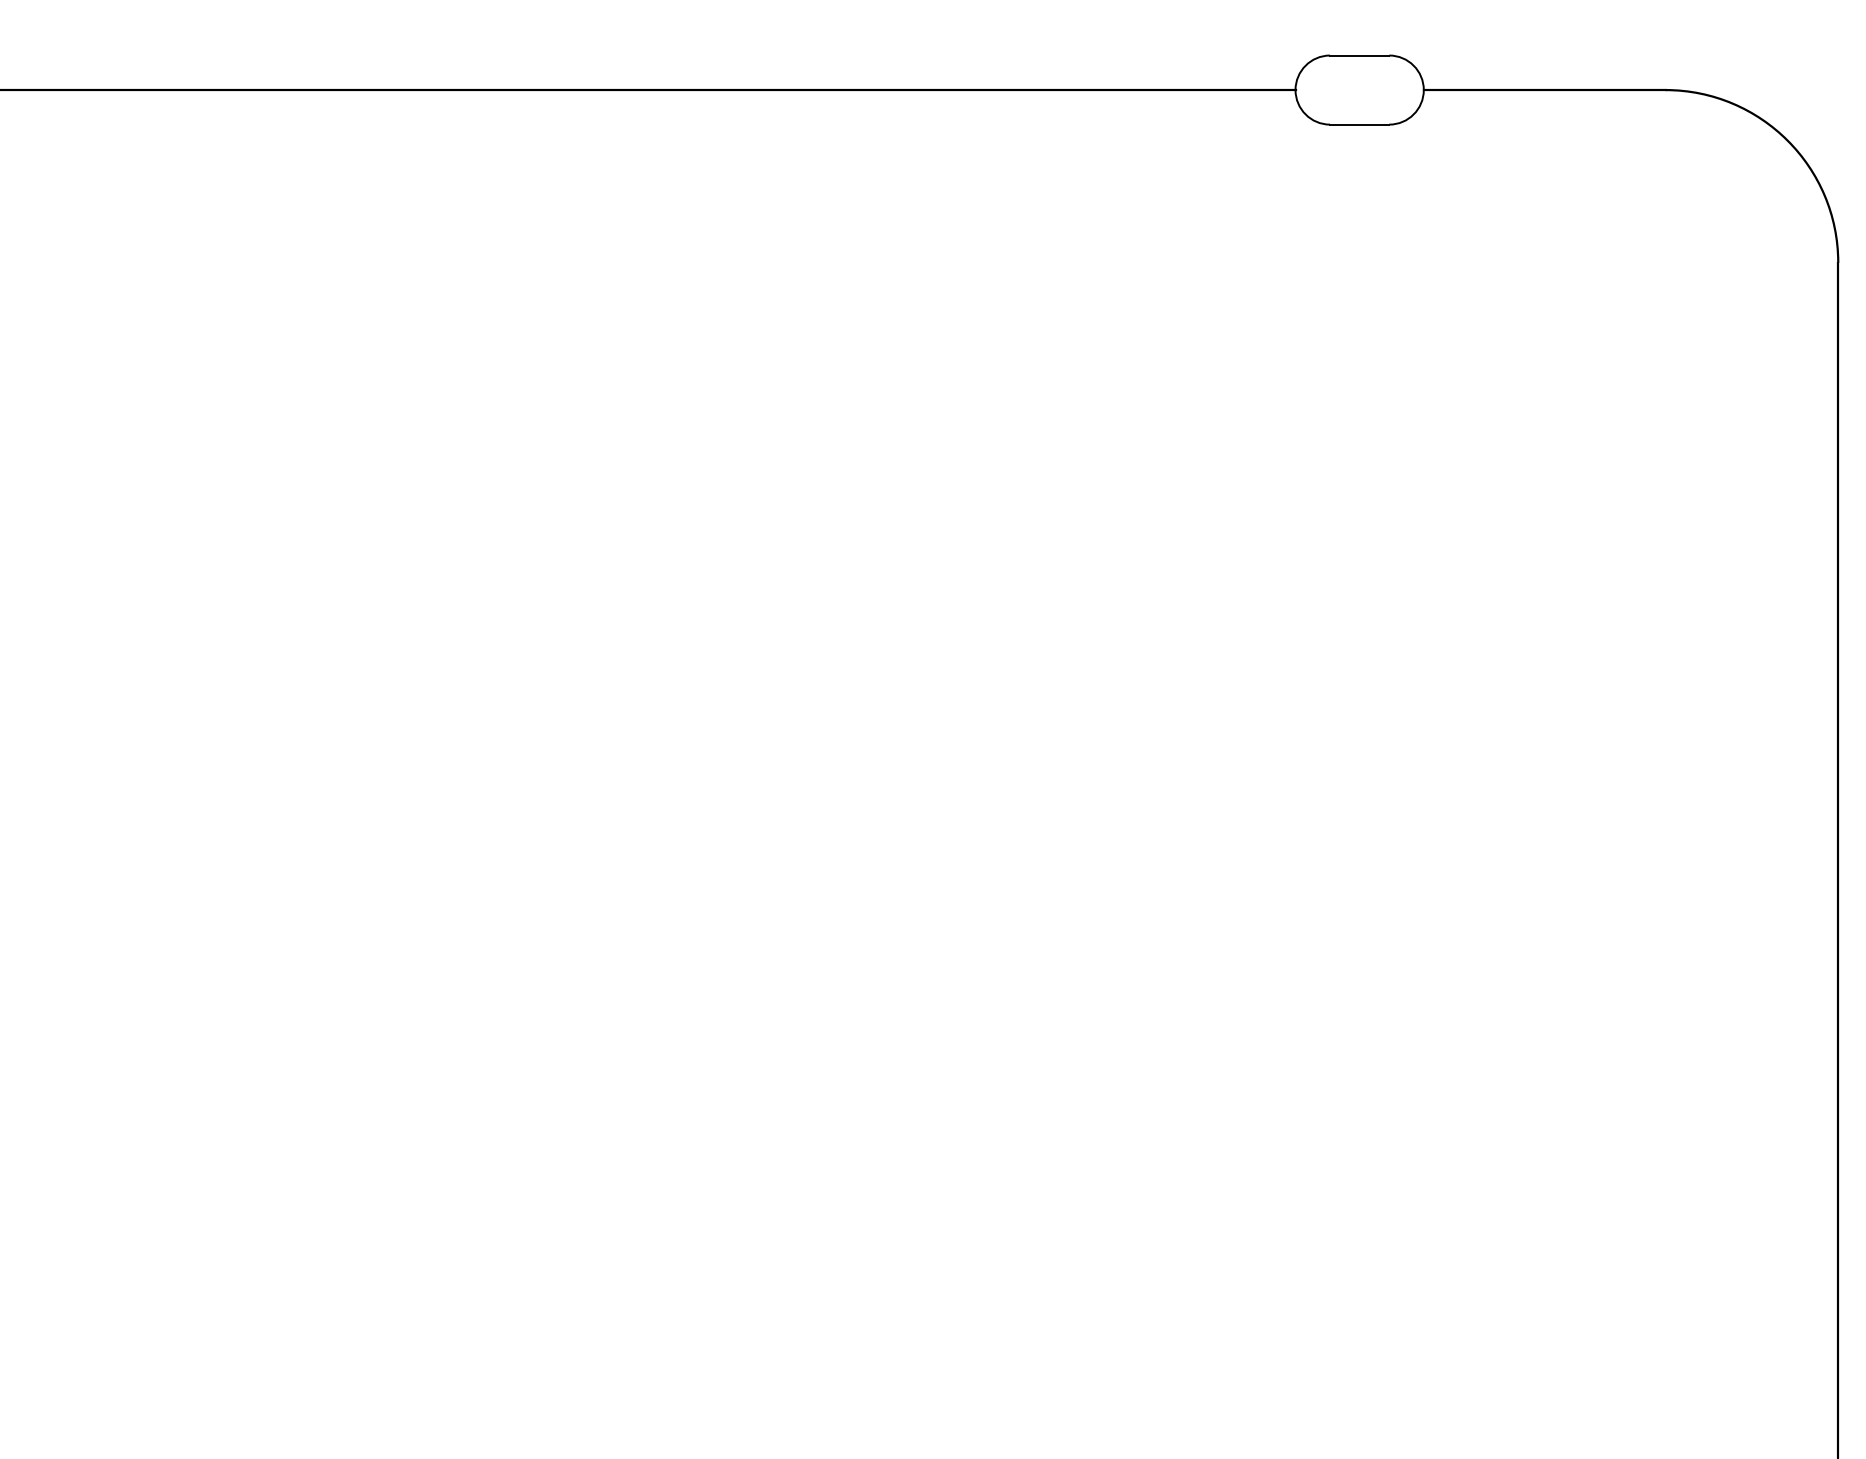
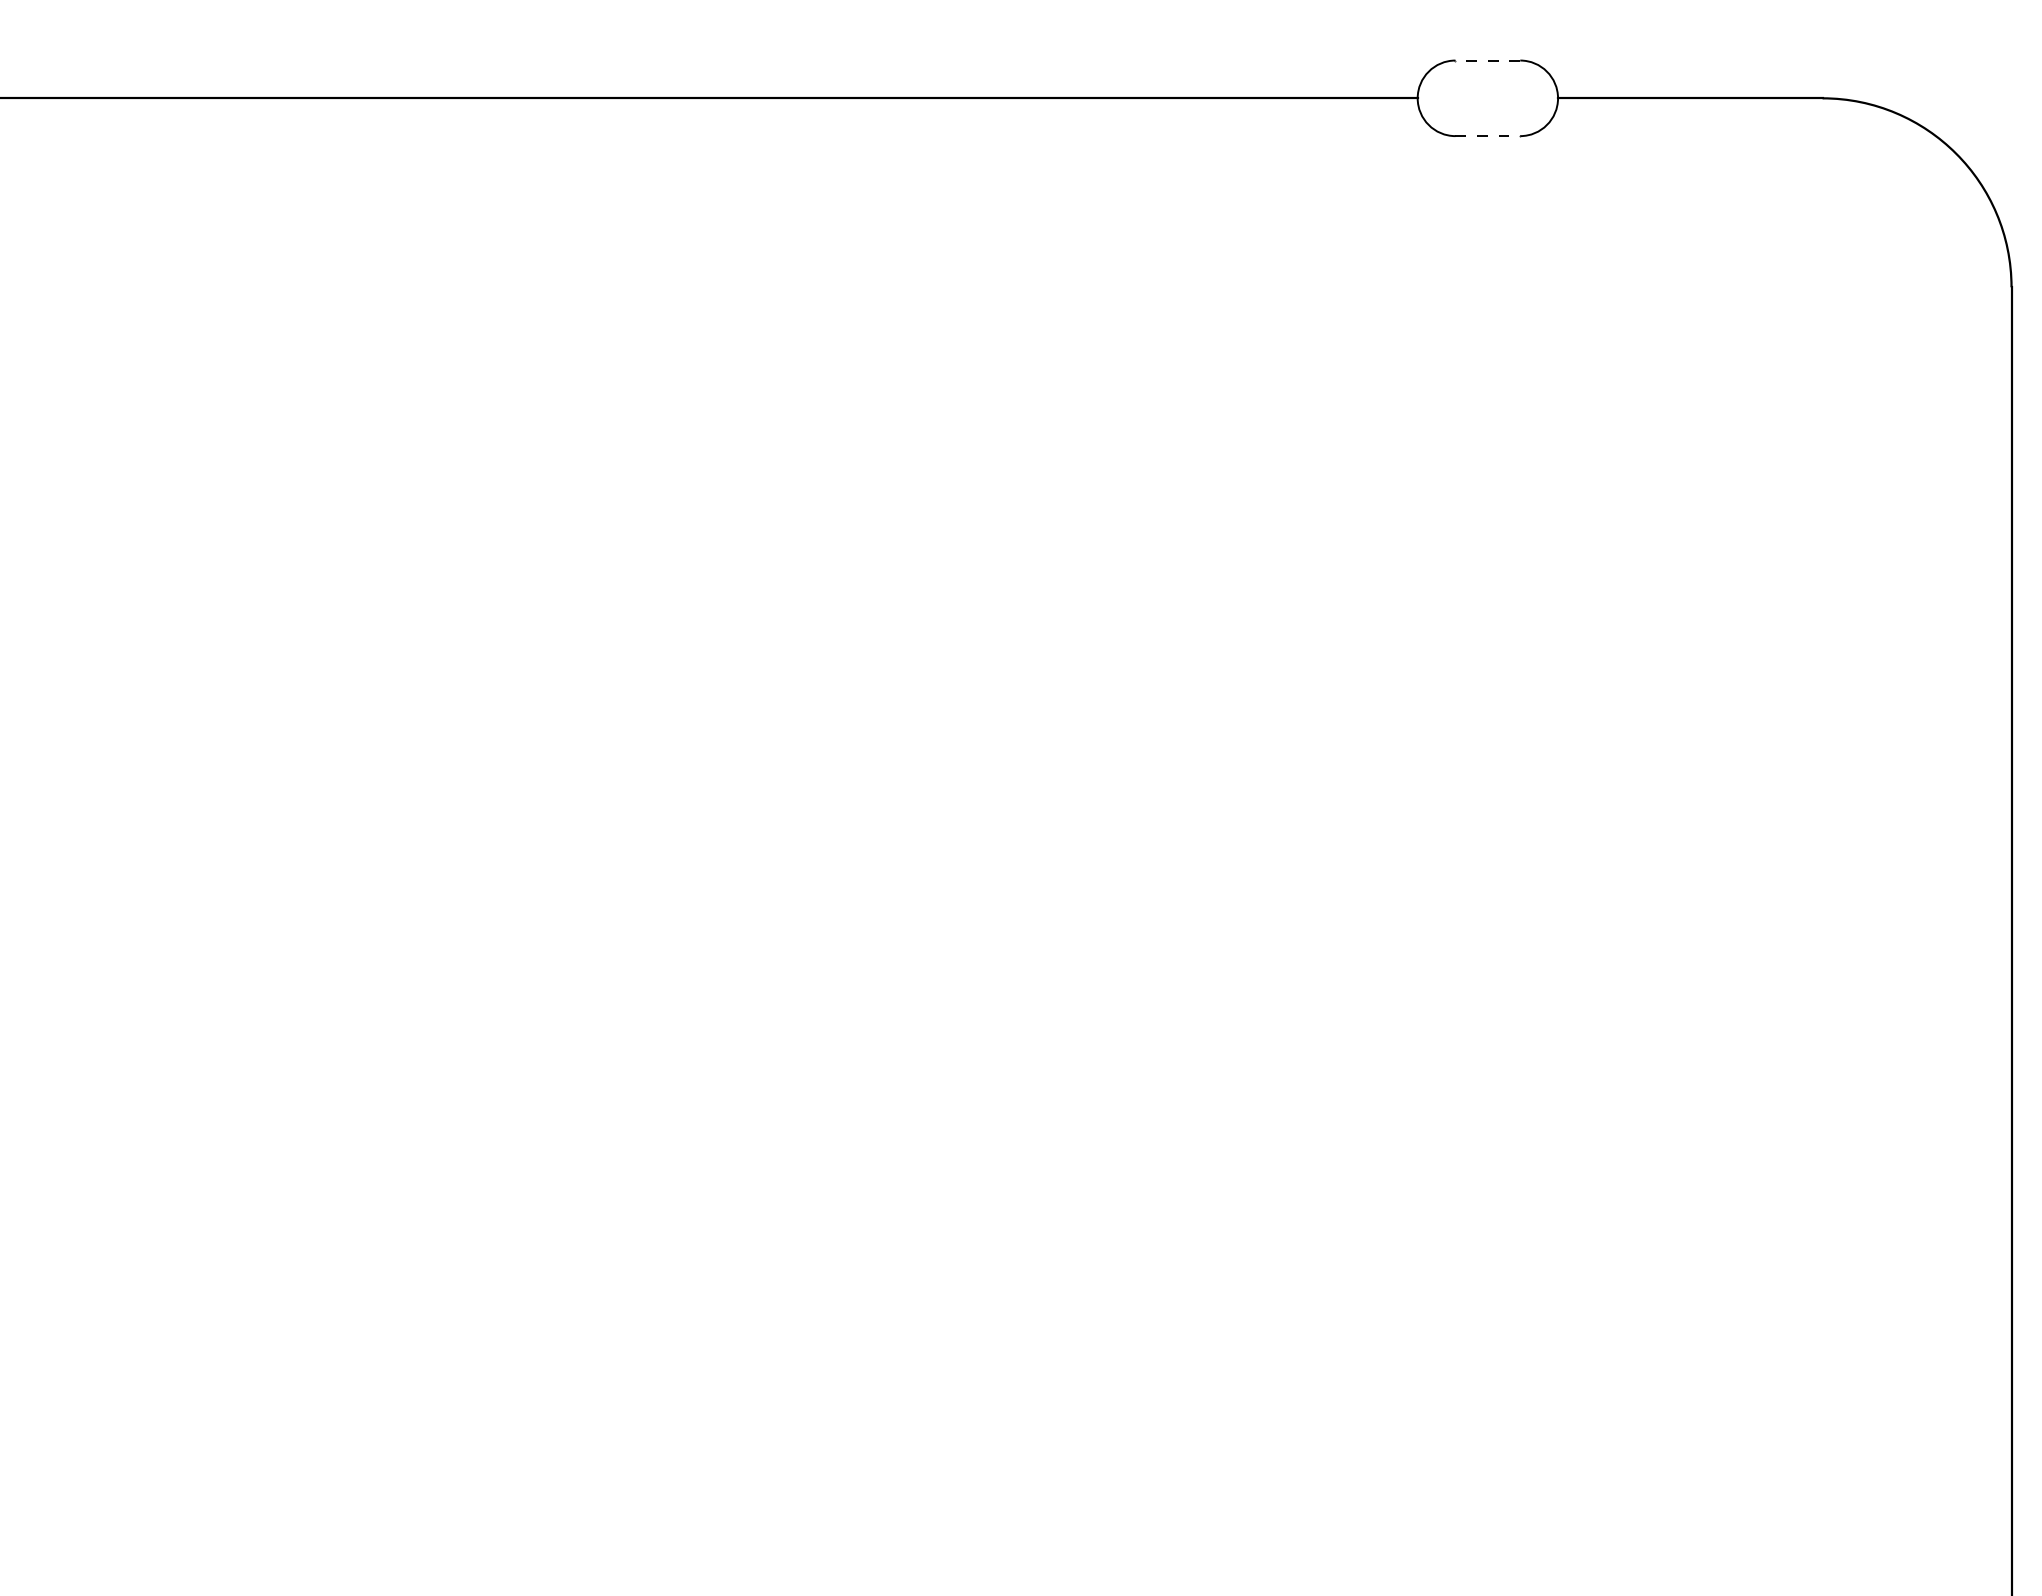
line: (1359, 55) -> (1487, 60), solid -> dashed
line: (1360, 124) -> (1488, 136), solid -> dashed

